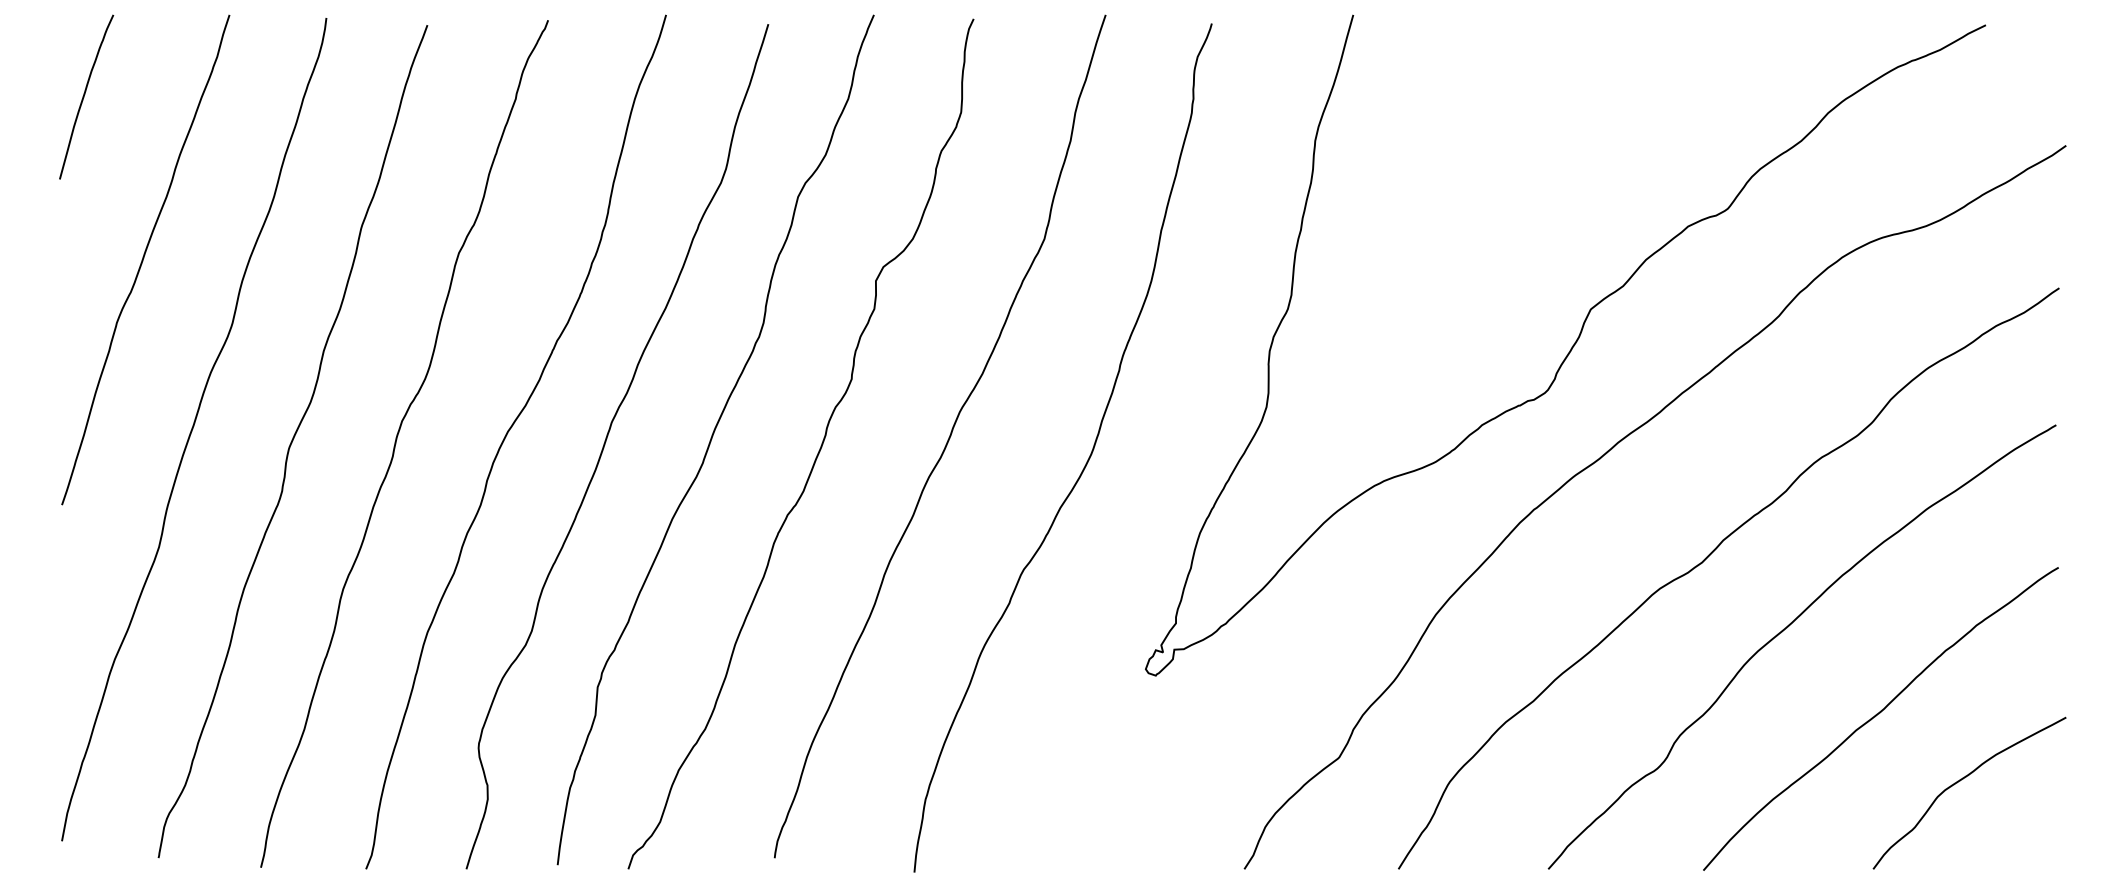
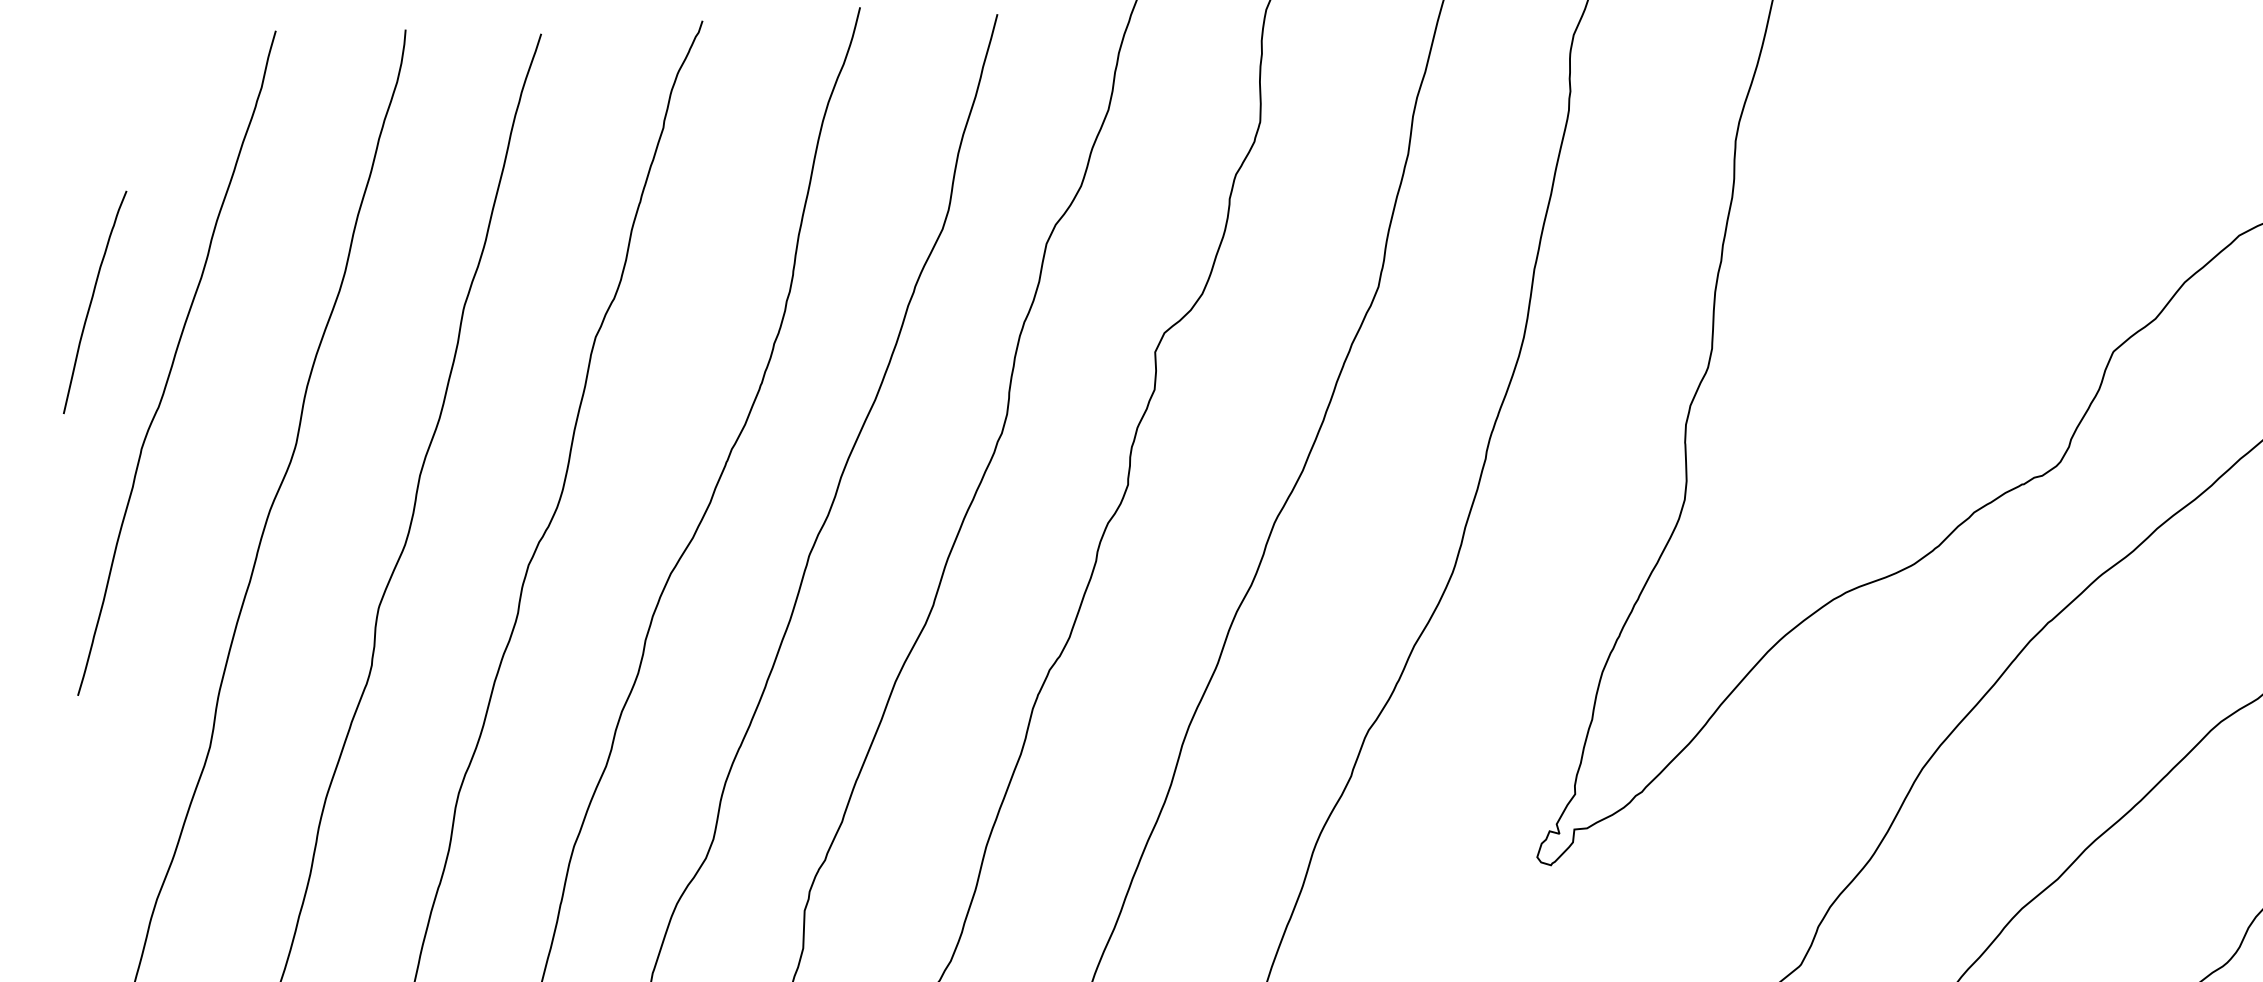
curve: (84, 96) -> (92, 301), moved

